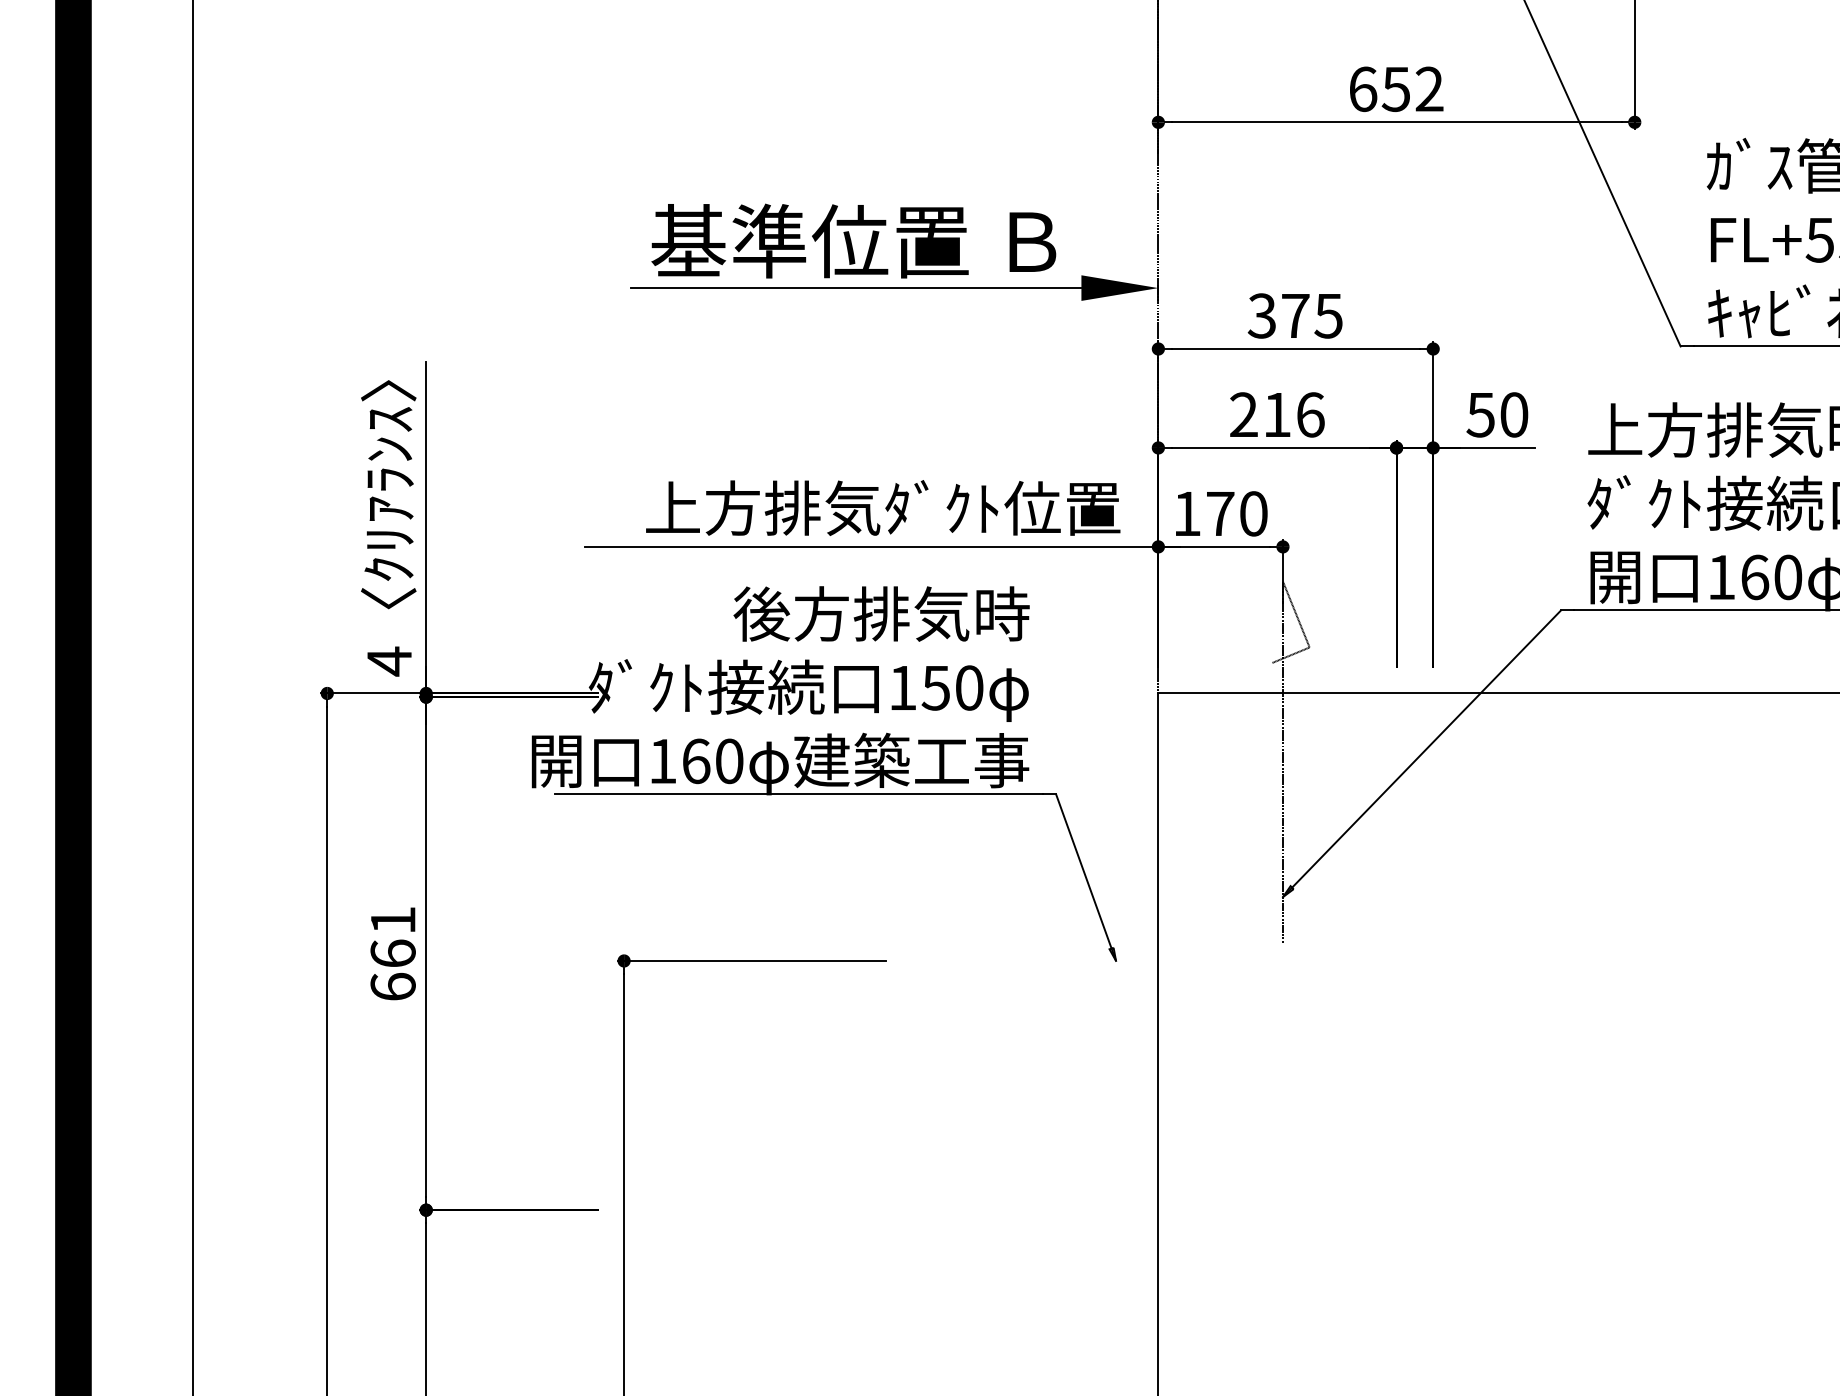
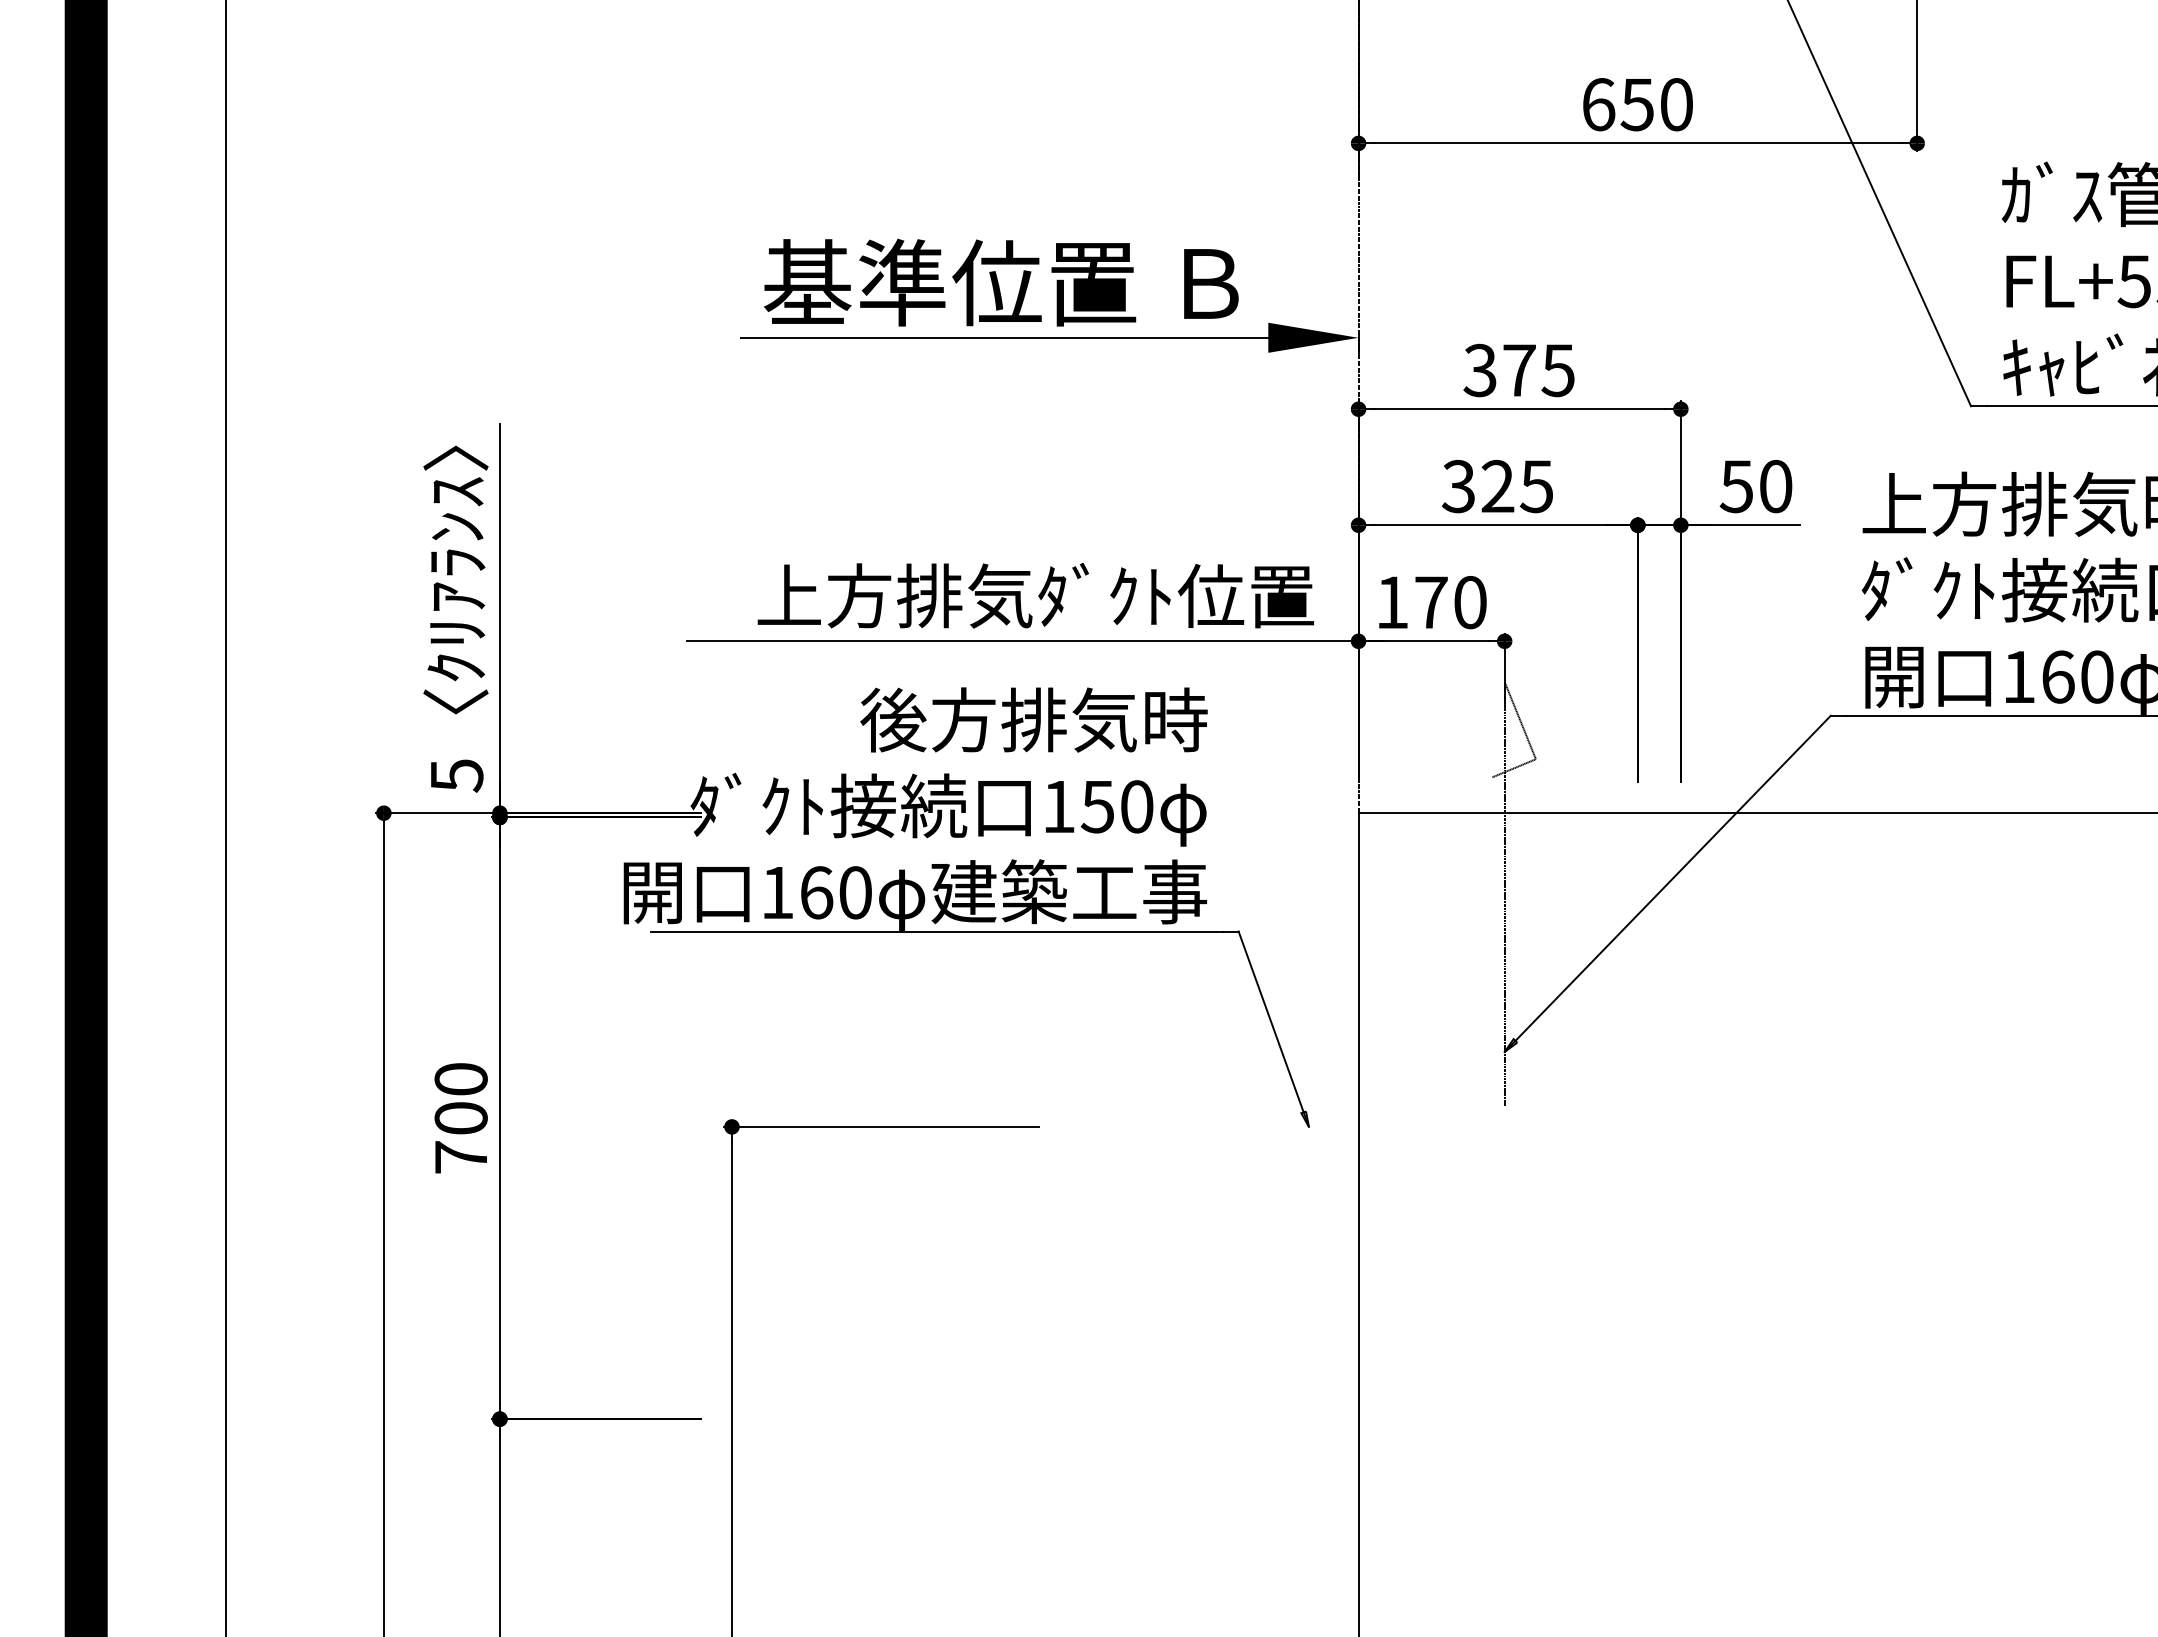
text: (1429, 89) -> (1676, 104), 652 -> 650
text: (1276, 414) -> (1497, 486), 216 -> 325
text: (390, 661) -> (457, 775), 4 -> 5
text: (392, 953) -> (460, 1118), 661 -> 700

